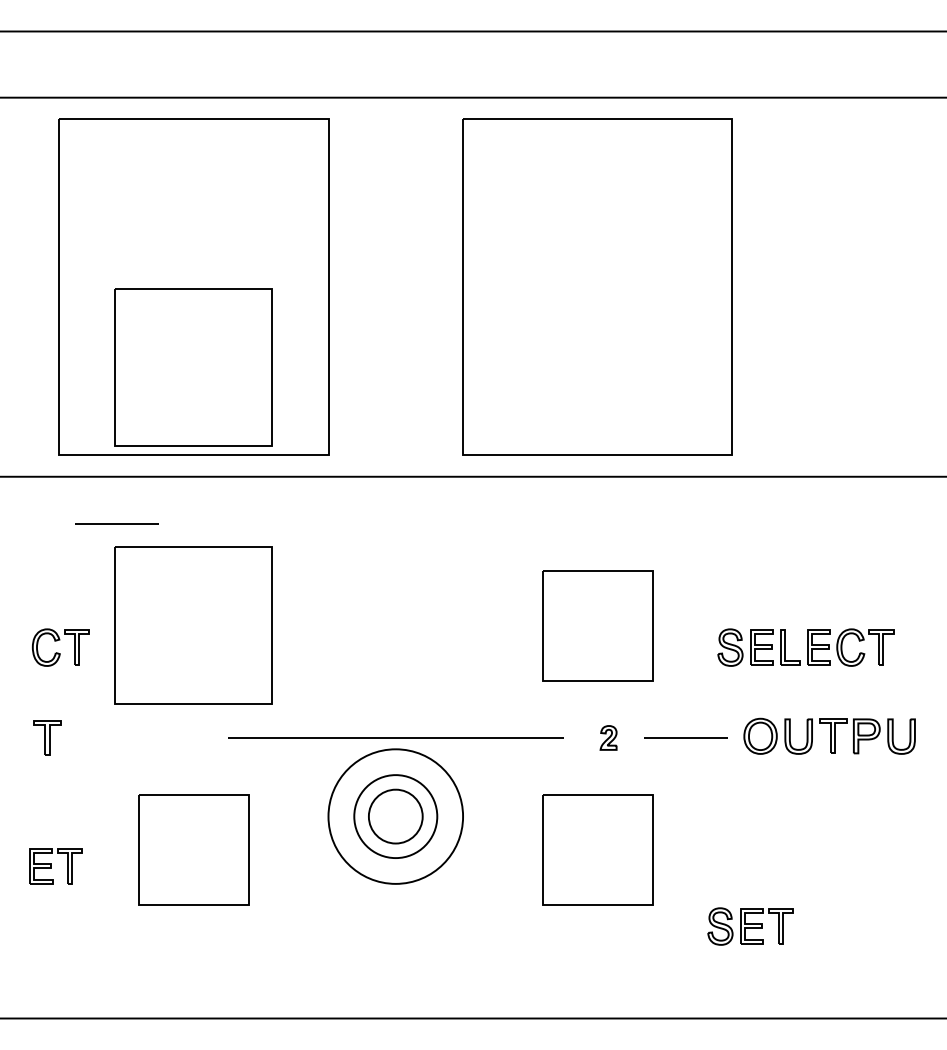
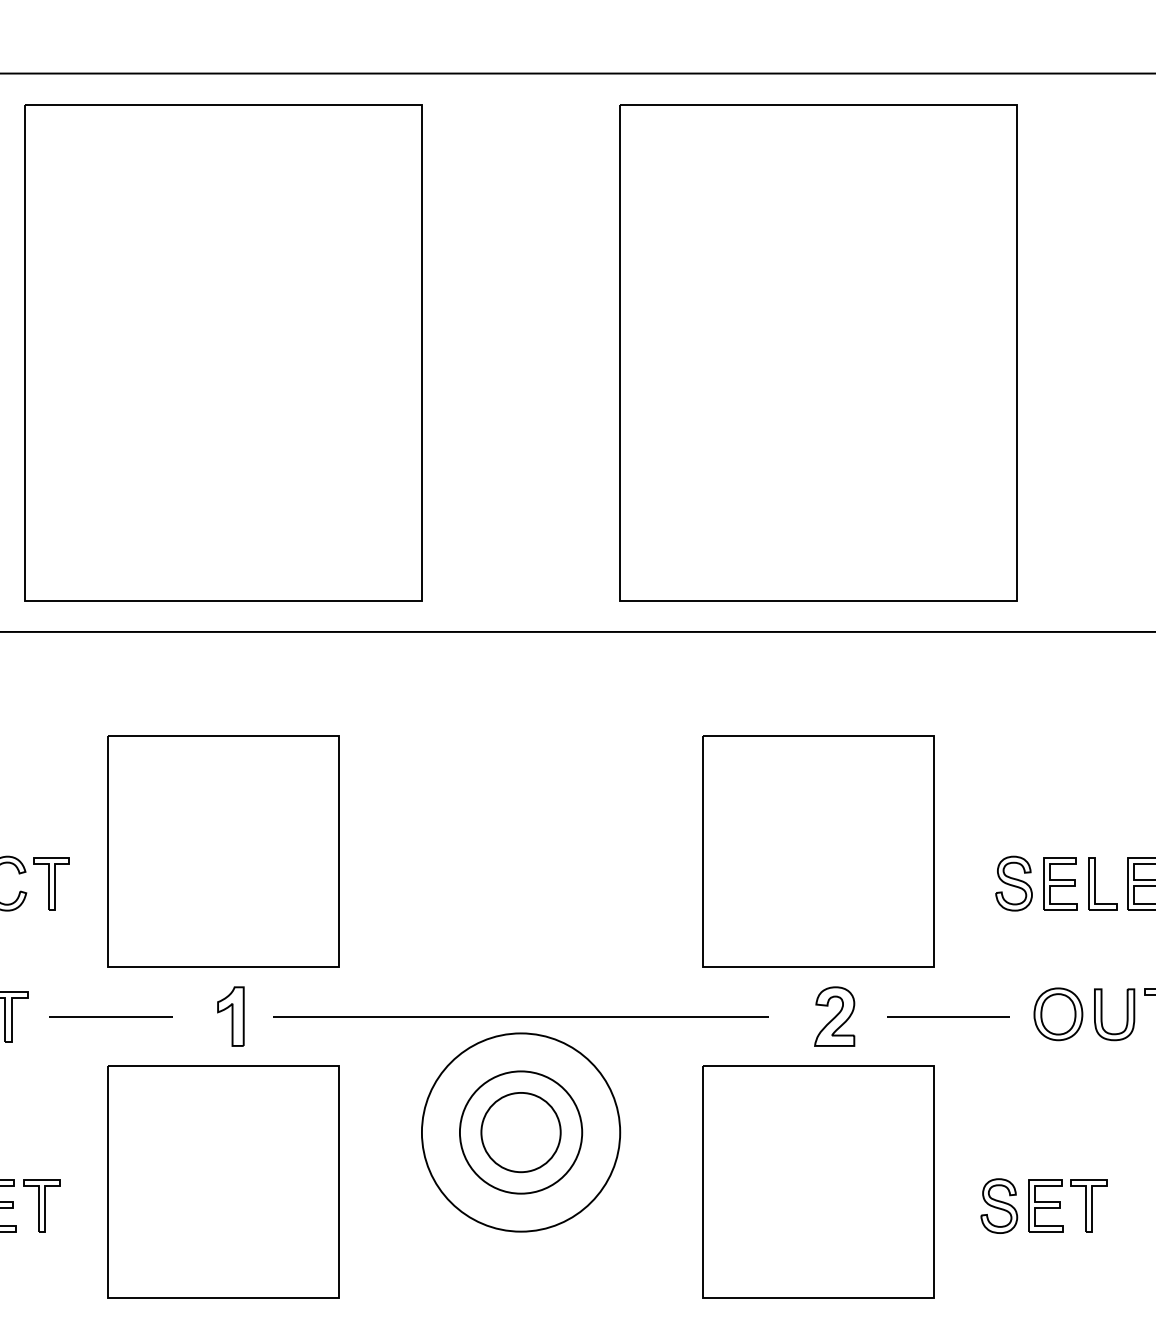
part: (193, 367) -> (223, 471), removed
line: (116, 523) -> (109, 1016), moved
part: (597, 625) -> (818, 851), size x1.43
part: (198, 737) -> (230, 1016), added
part: (608, 737) -> (834, 1016), size x1.67
part: (193, 850) -> (223, 1182), size x1.43
part: (597, 850) -> (818, 1182), size x1.43
part: (750, 926) -> (1043, 1206), moved

